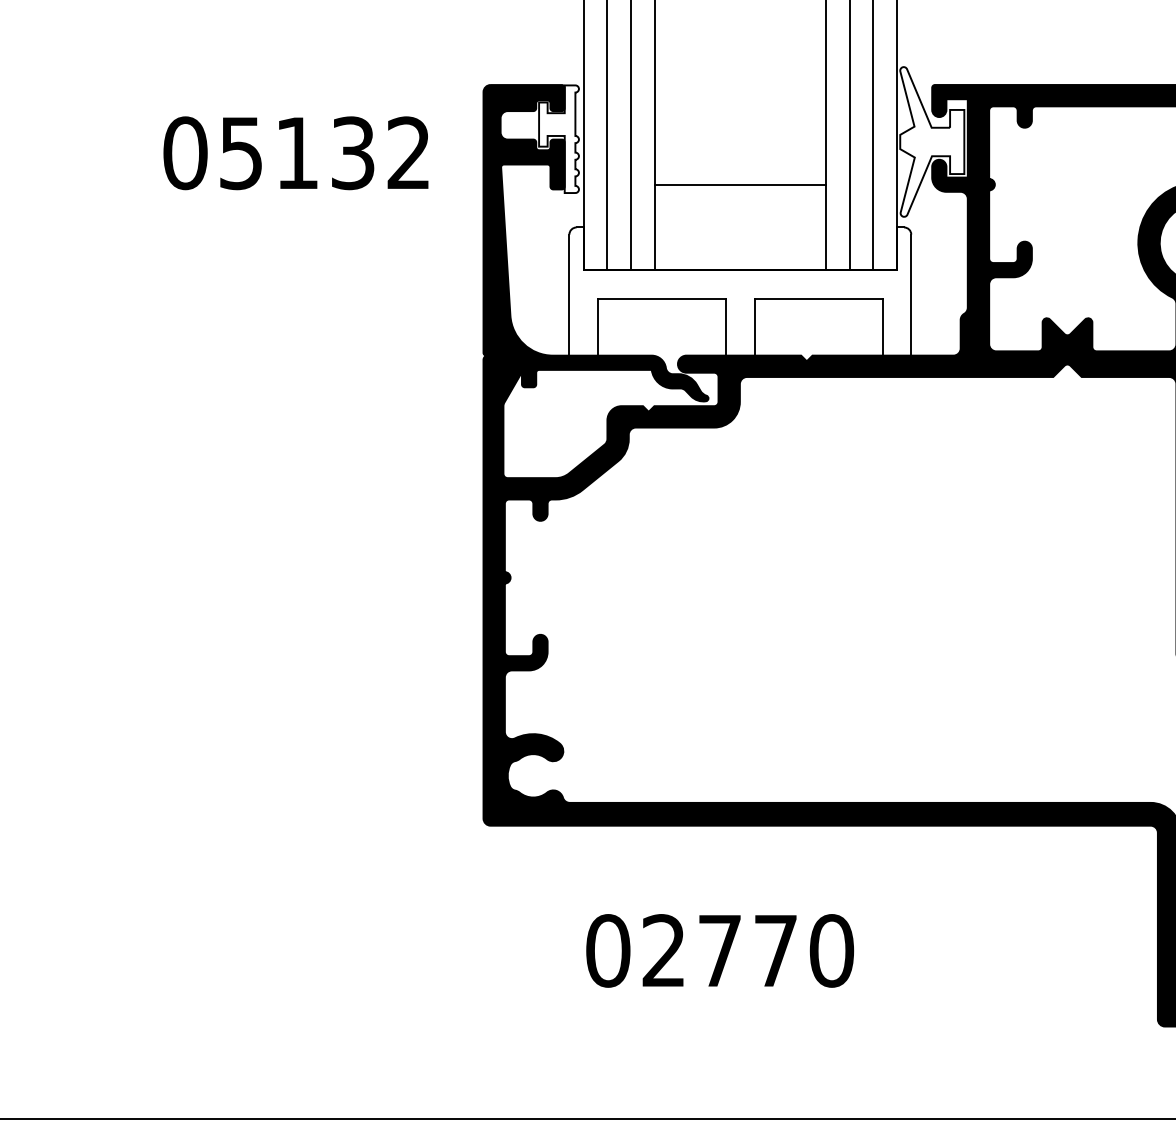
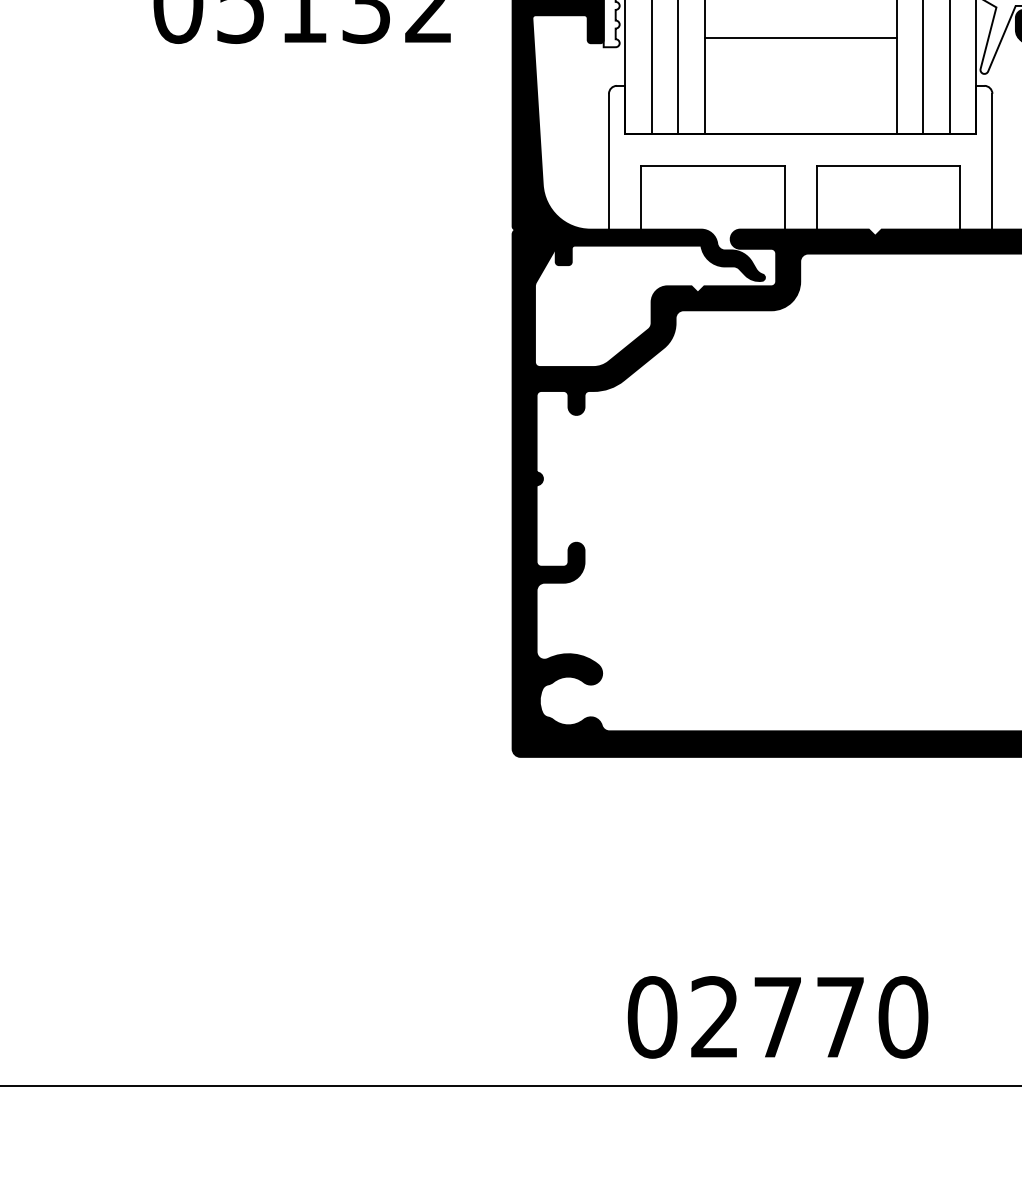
text: (720, 950) -> (778, 1016), moved

